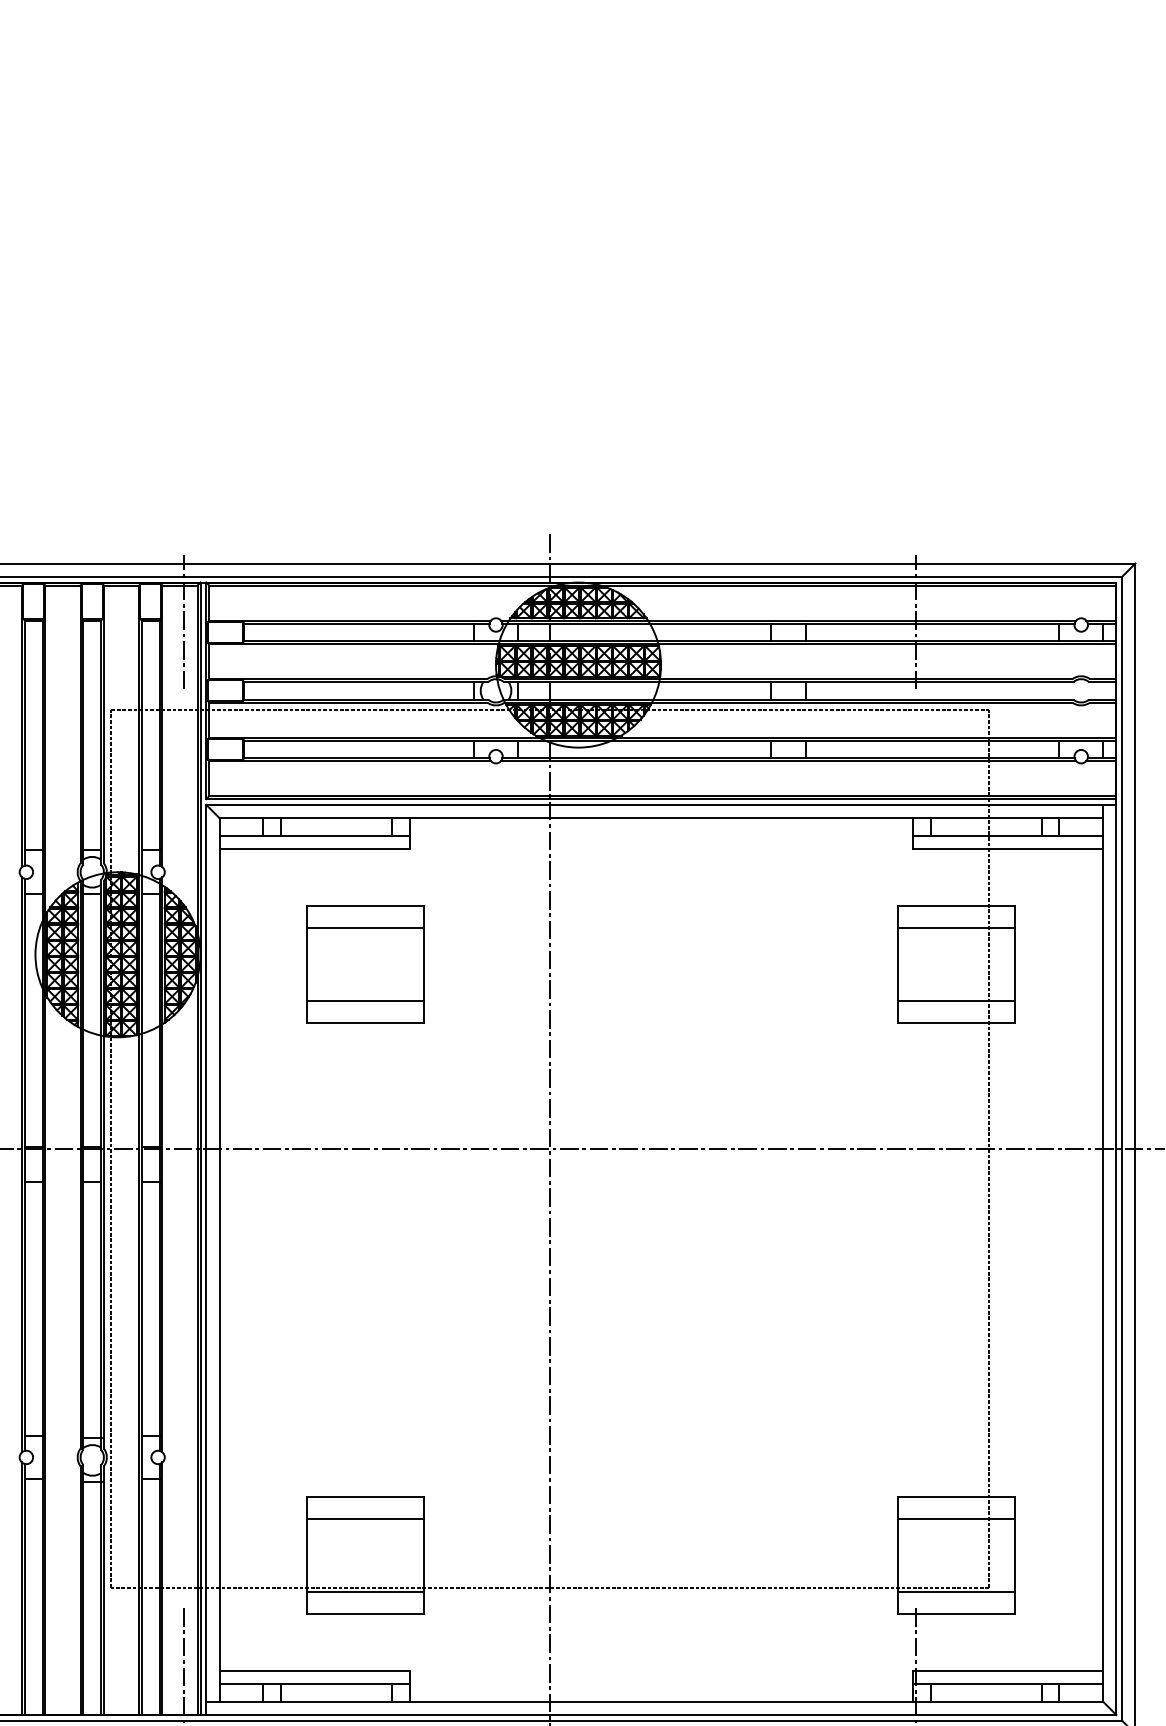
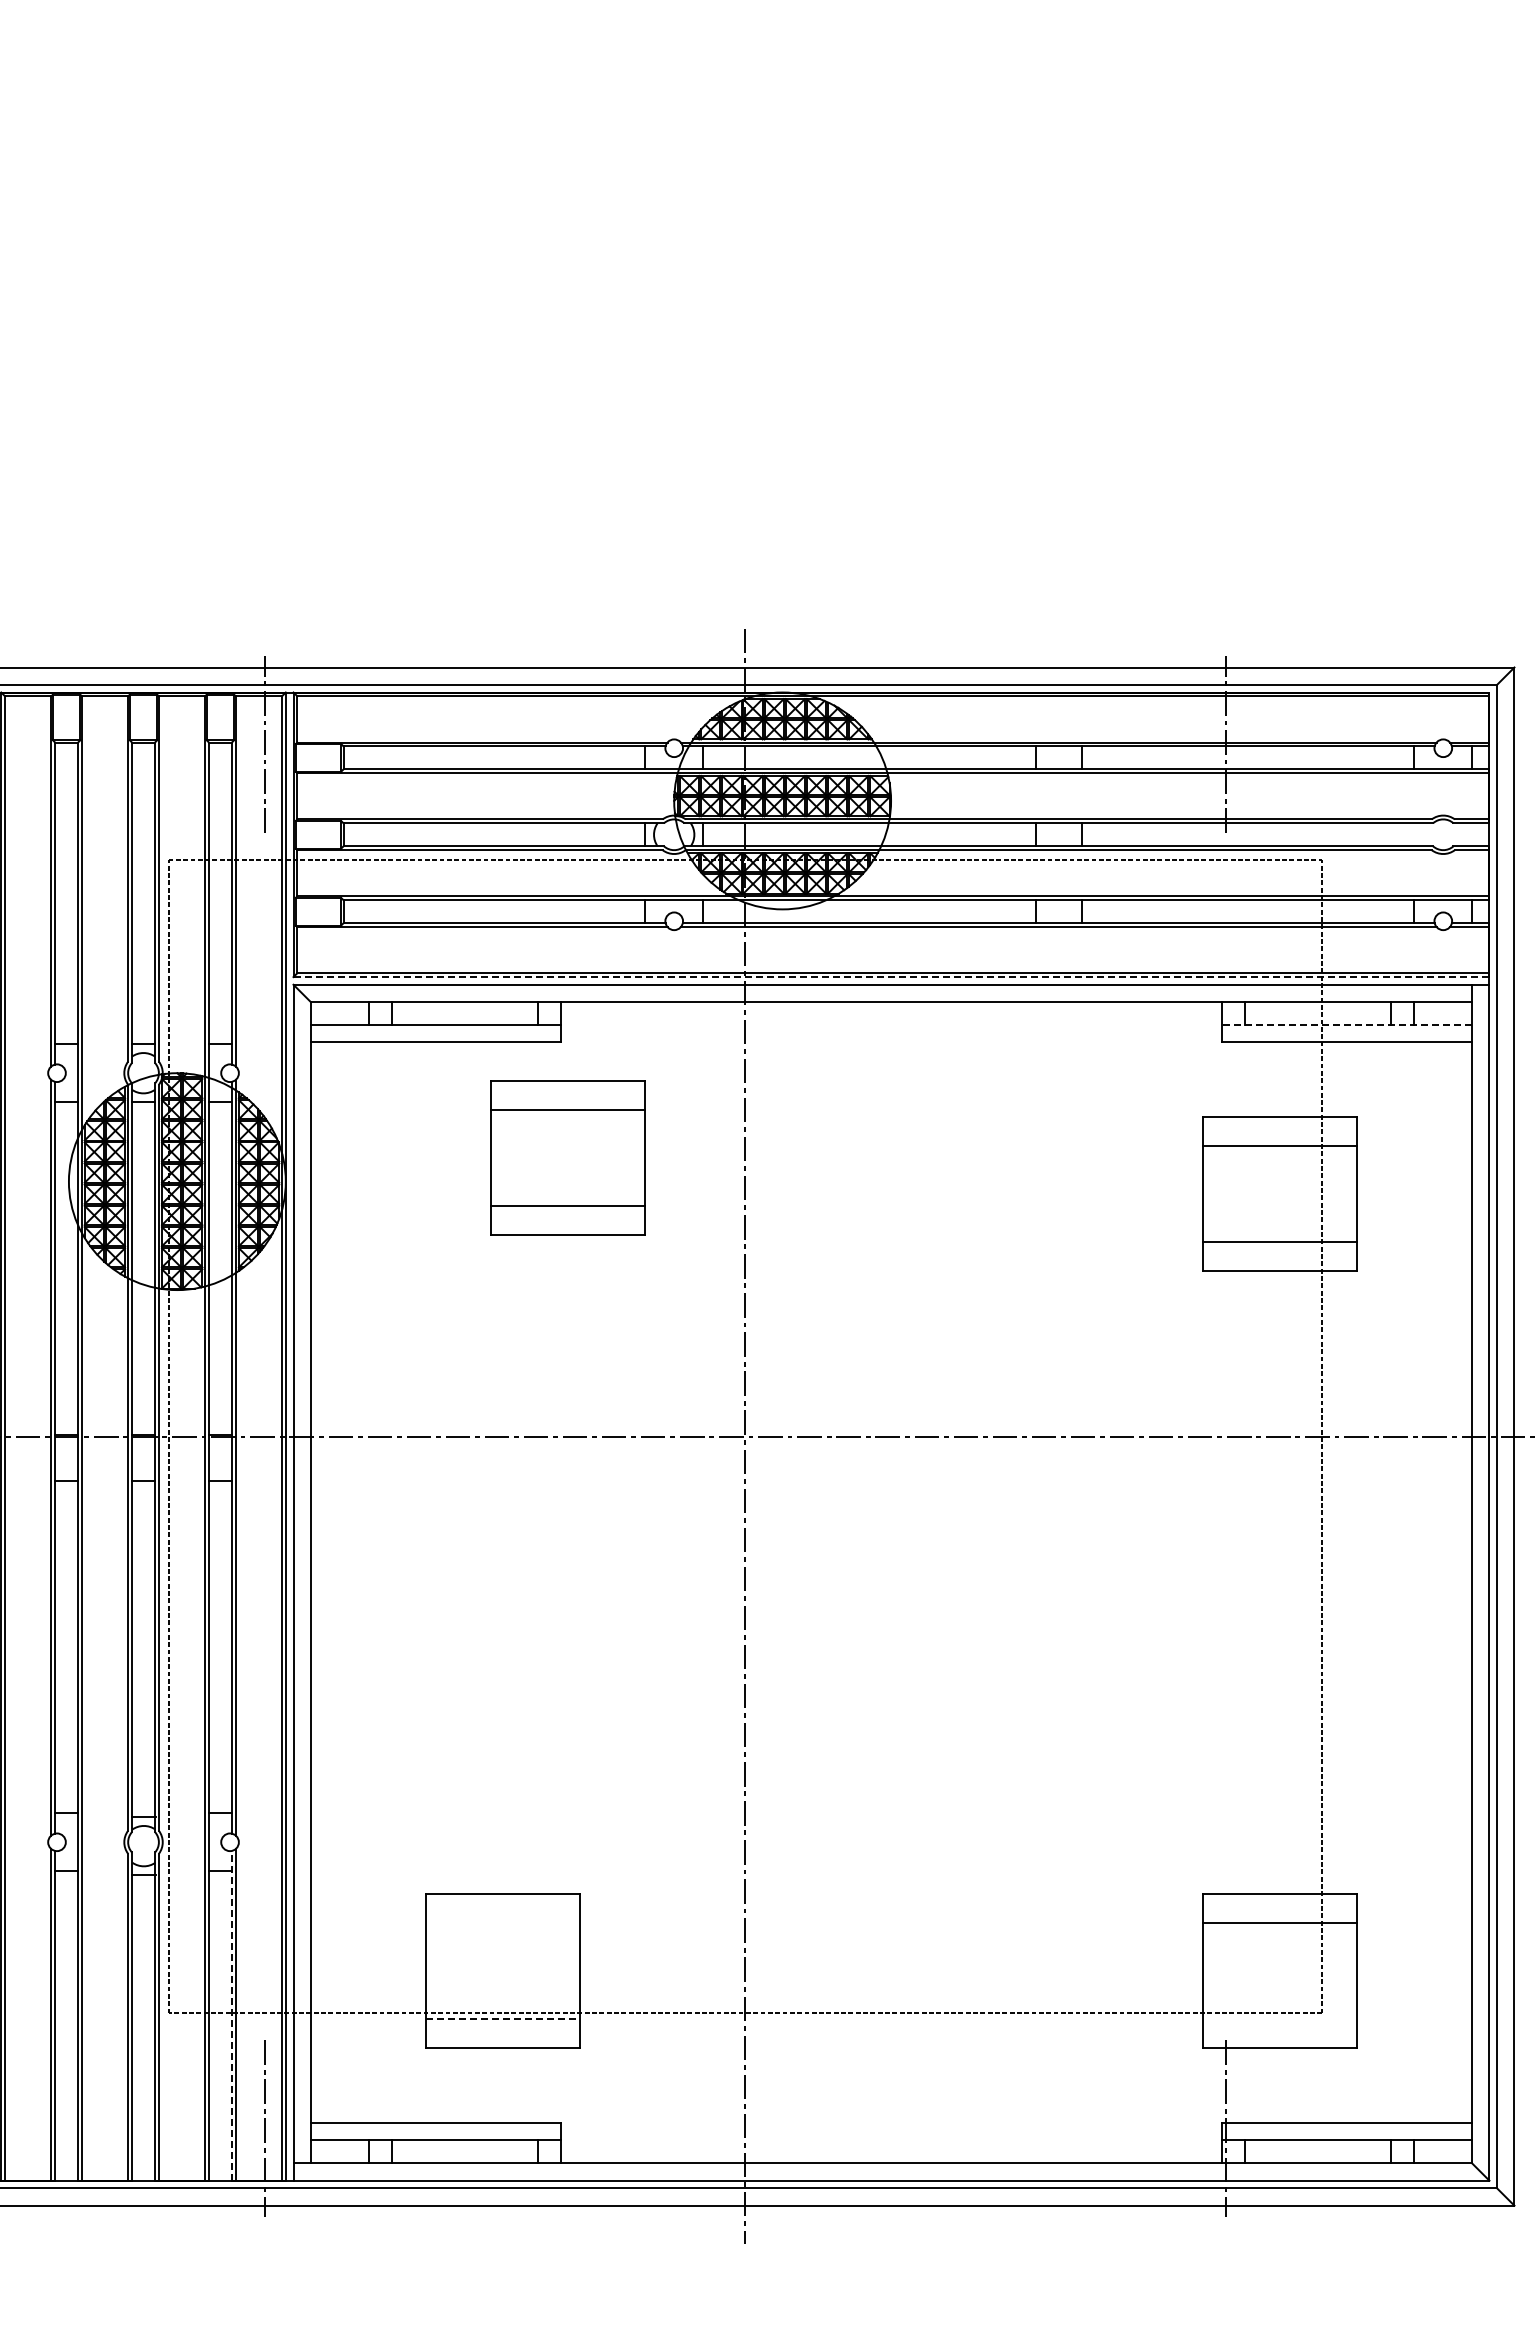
line: (661, 799) -> (891, 977), solid -> dashed
line: (1008, 835) -> (1347, 1025), solid -> dashed
part: (365, 963) -> (567, 1157), moved
line: (365, 1519) -> (502, 1923), removed
line: (159, 1589) -> (231, 2015), solid -> dashed
line: (366, 1592) -> (503, 2019), solid -> dashed
line: (956, 1592) -> (1279, 2019), removed

